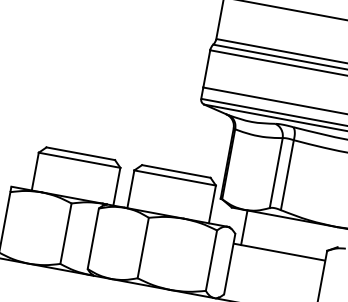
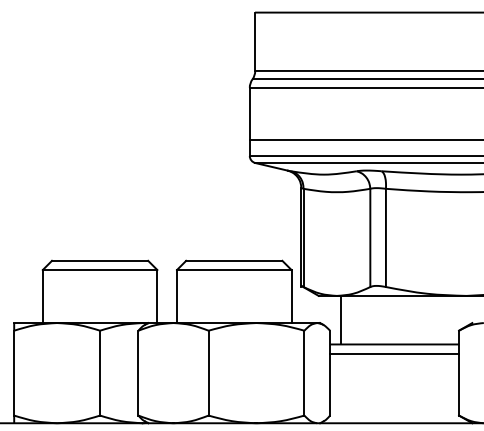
line: (278, 258) -> (394, 353), added

